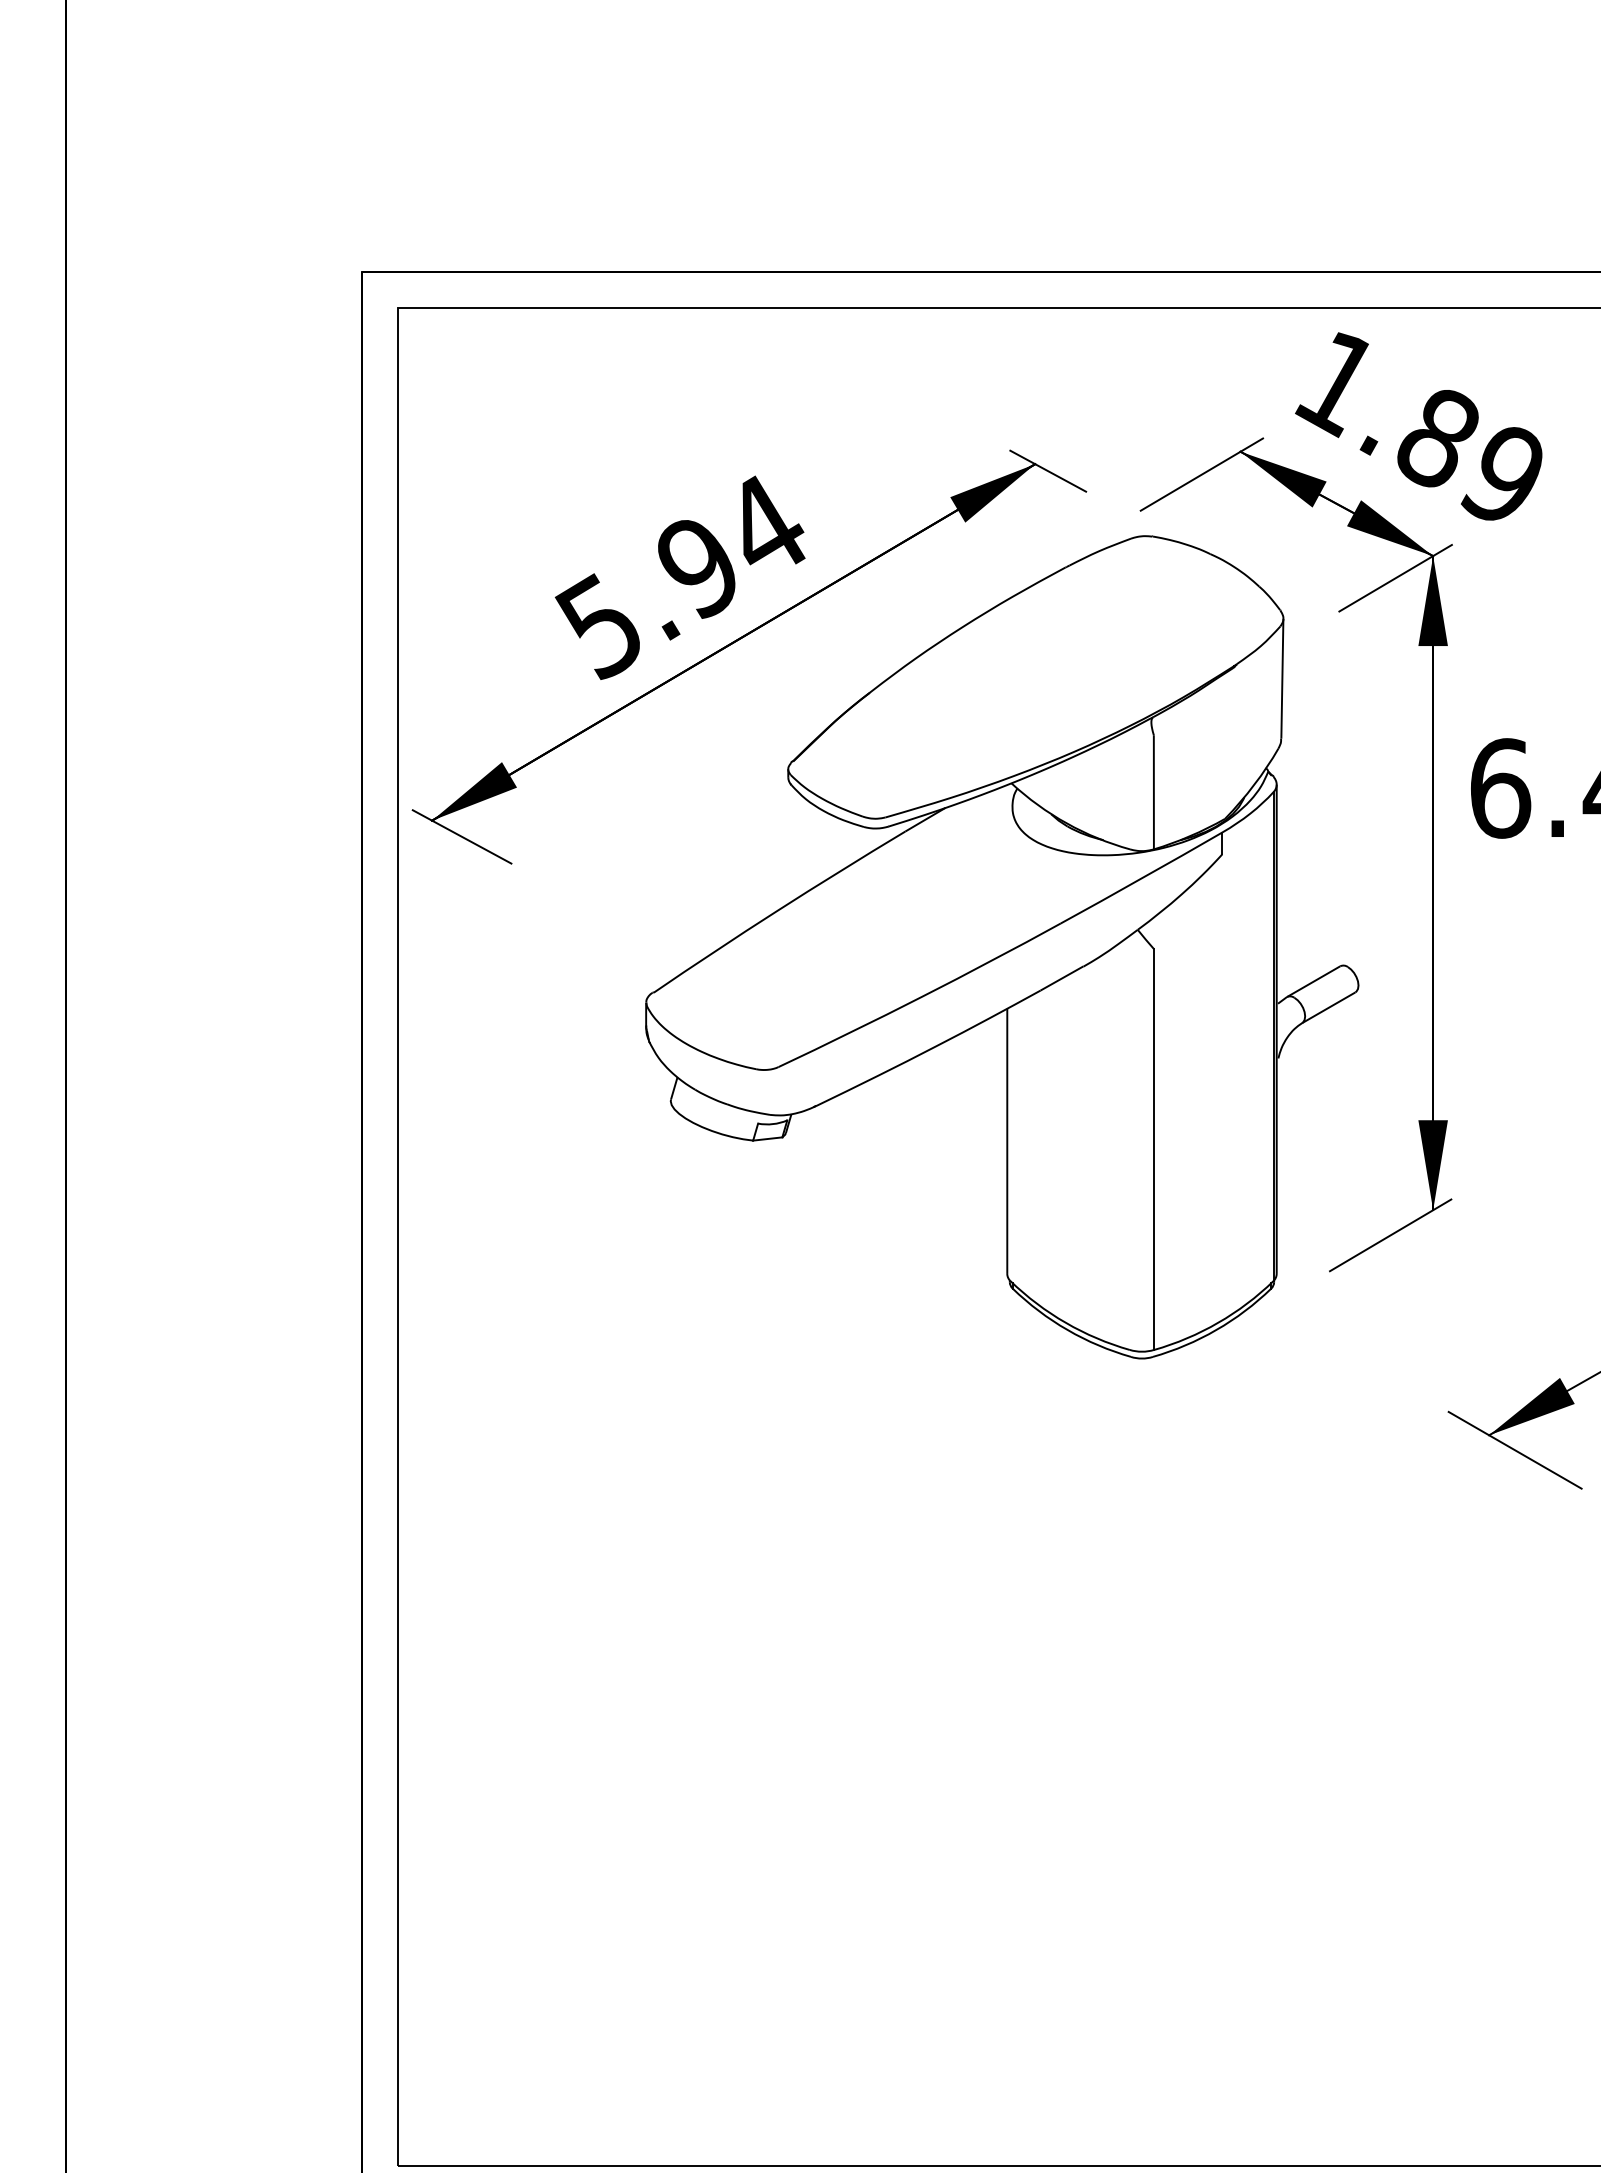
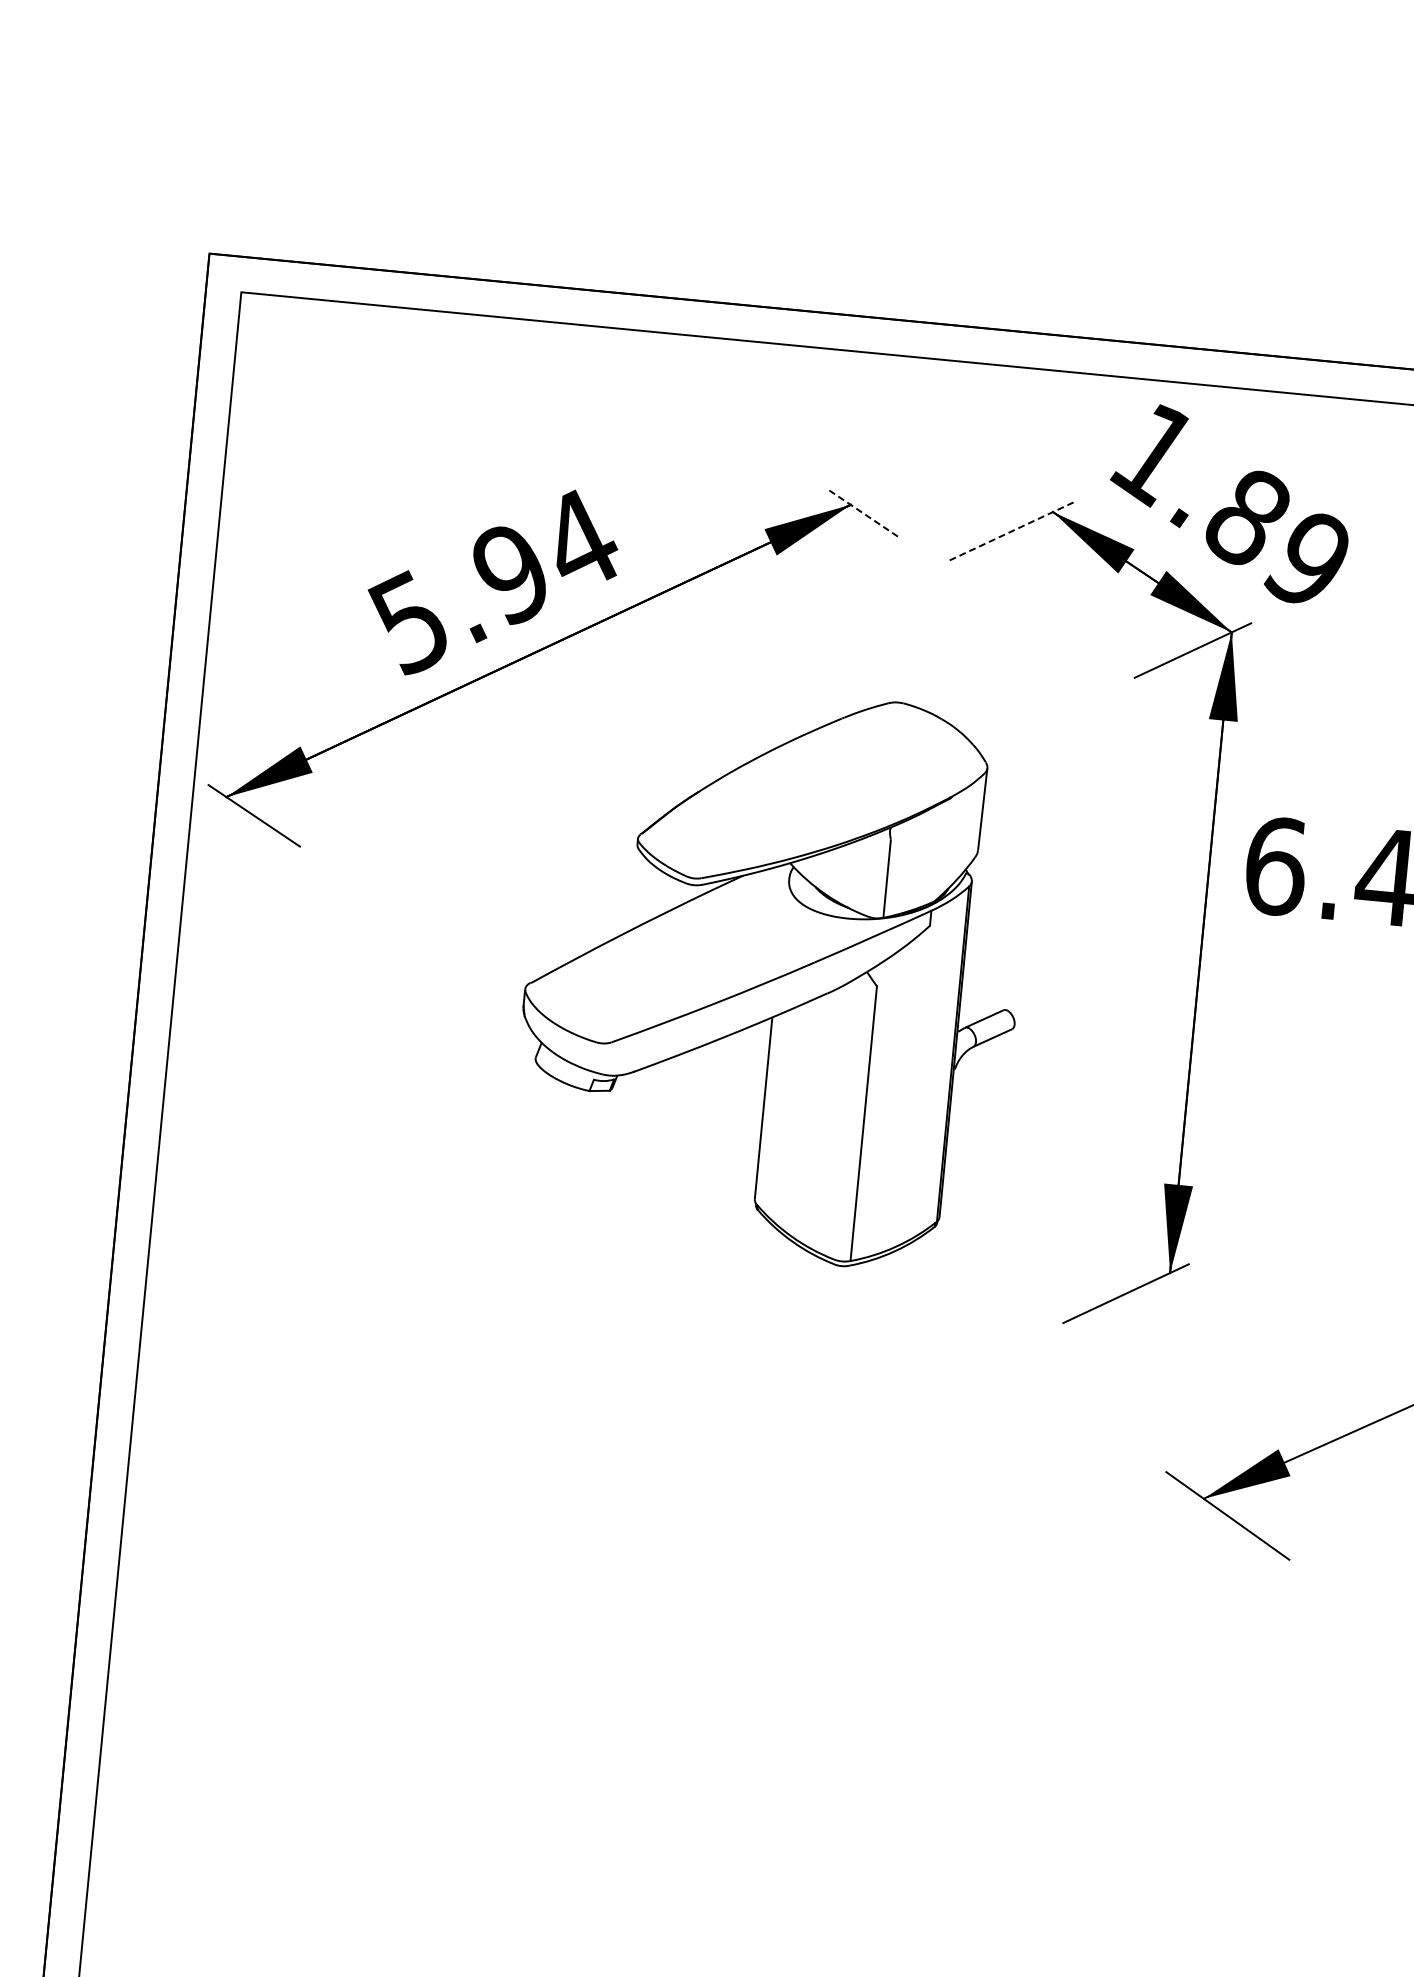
line: (1047, 470) -> (862, 512), solid -> dashed
line: (1202, 474) -> (1013, 530), solid -> dashed
part: (1002, 947) -> (773, 975), size x0.7

